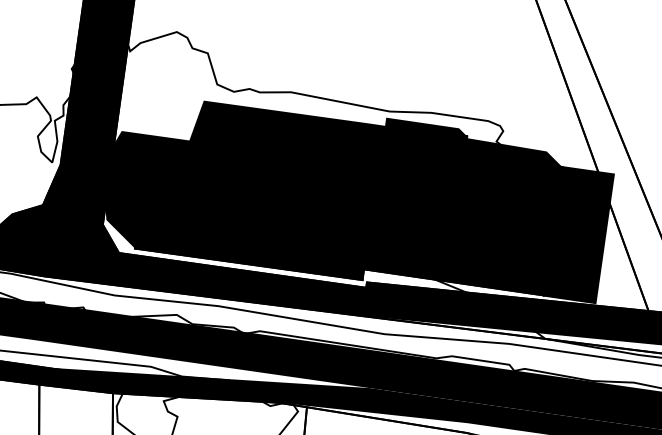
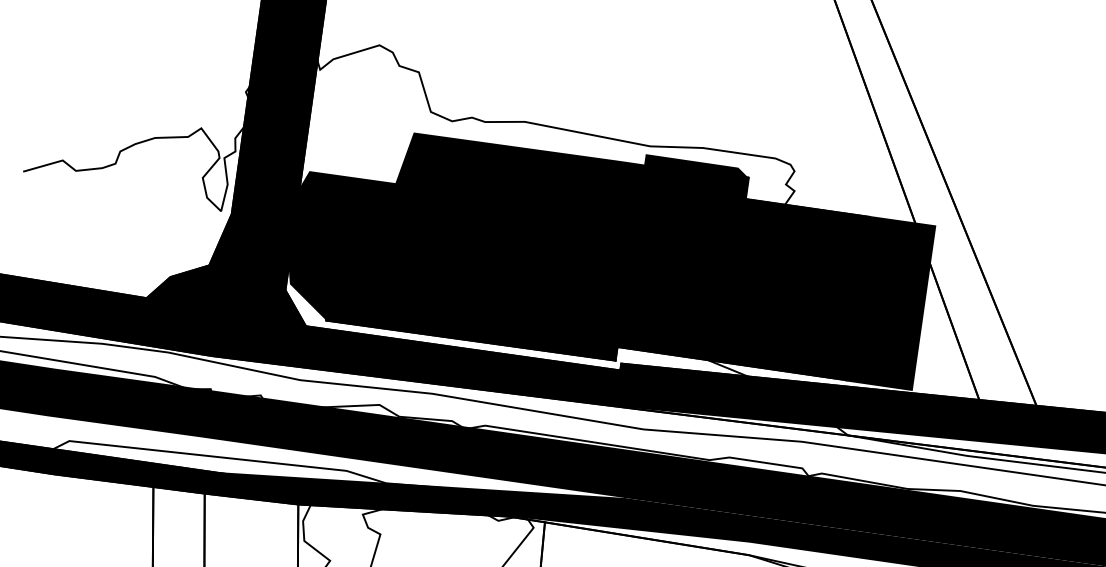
fill: (513, 152) -> (807, 198), removed

